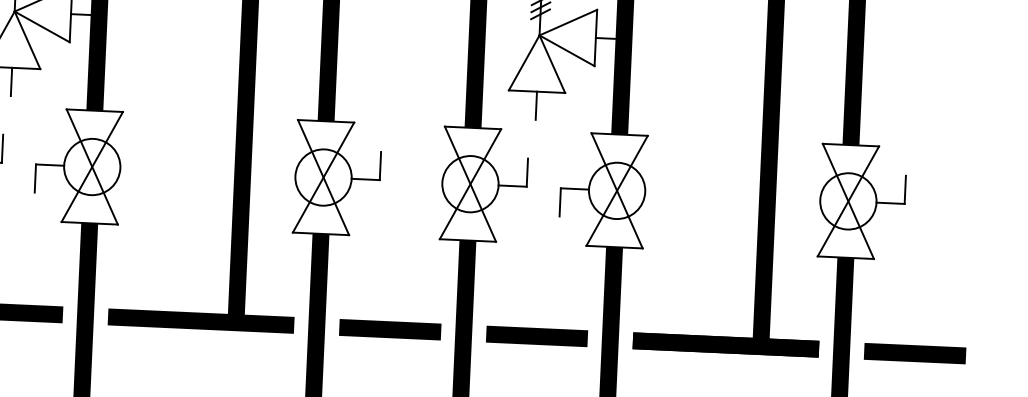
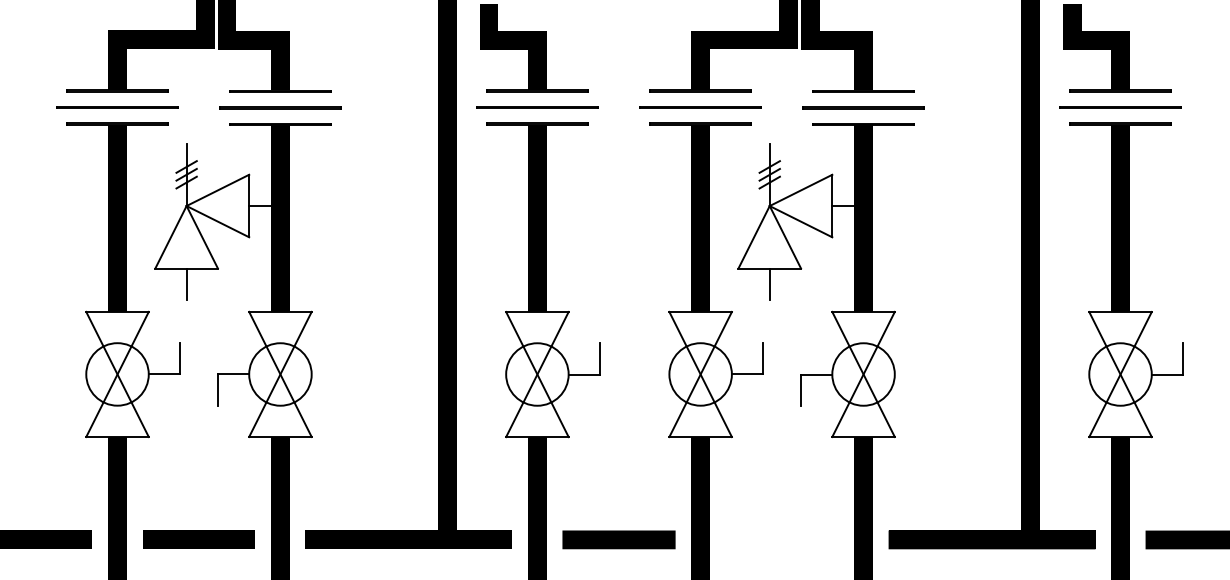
line: (537, 336) -> (782, 539), removed

